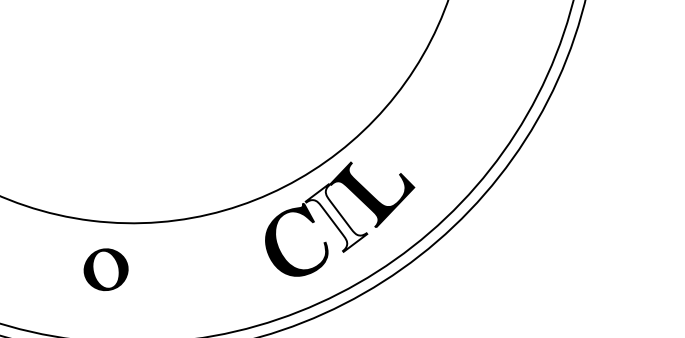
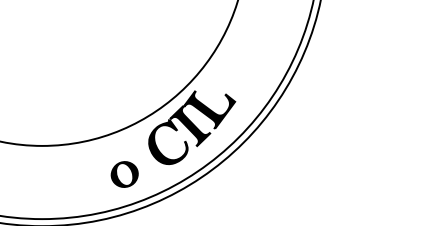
fill: (336, 217) -> (190, 125), added
part: (105, 269) -> (124, 174), moved

